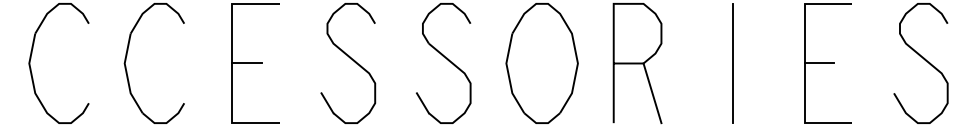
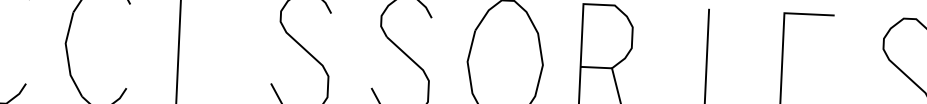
line: (246, 63) -> (193, 49), removed
line: (819, 63) -> (797, 76), removed

